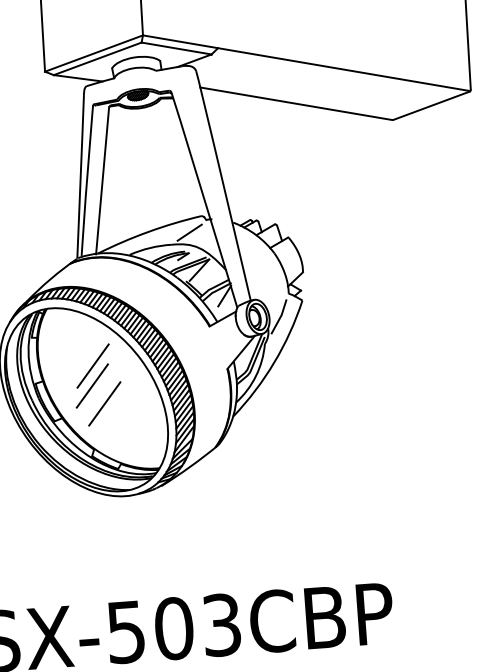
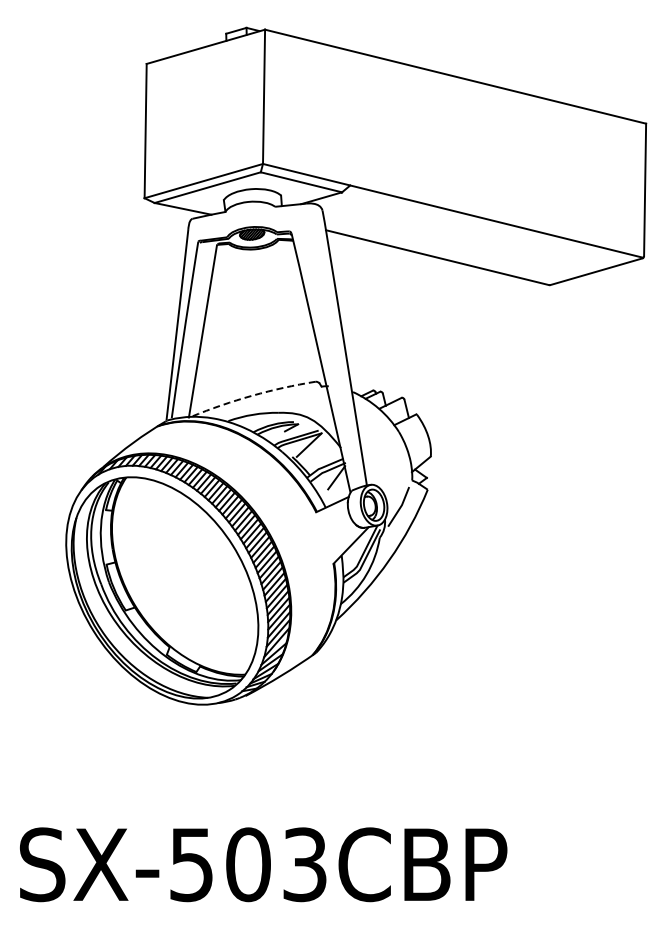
arc: (148, 231) -> (252, 395), solid -> dashed
line: (189, 232) -> (300, 399), removed
line: (92, 365) -> (175, 548), removed
line: (91, 386) -> (172, 572), removed
line: (105, 404) -> (186, 594), removed

